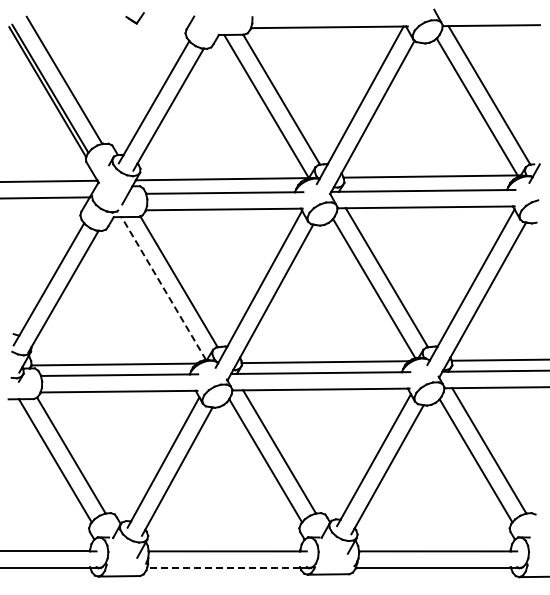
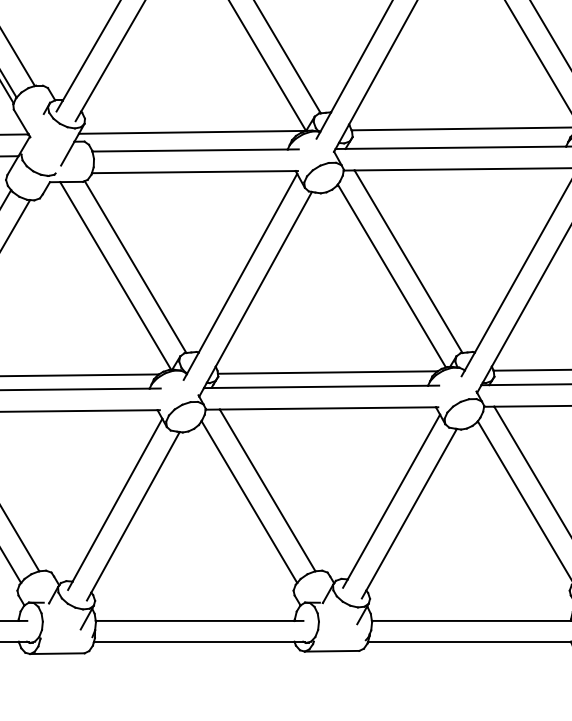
line: (163, 288) -> (115, 275), dashed -> solid
line: (223, 567) -> (193, 642), dashed -> solid

